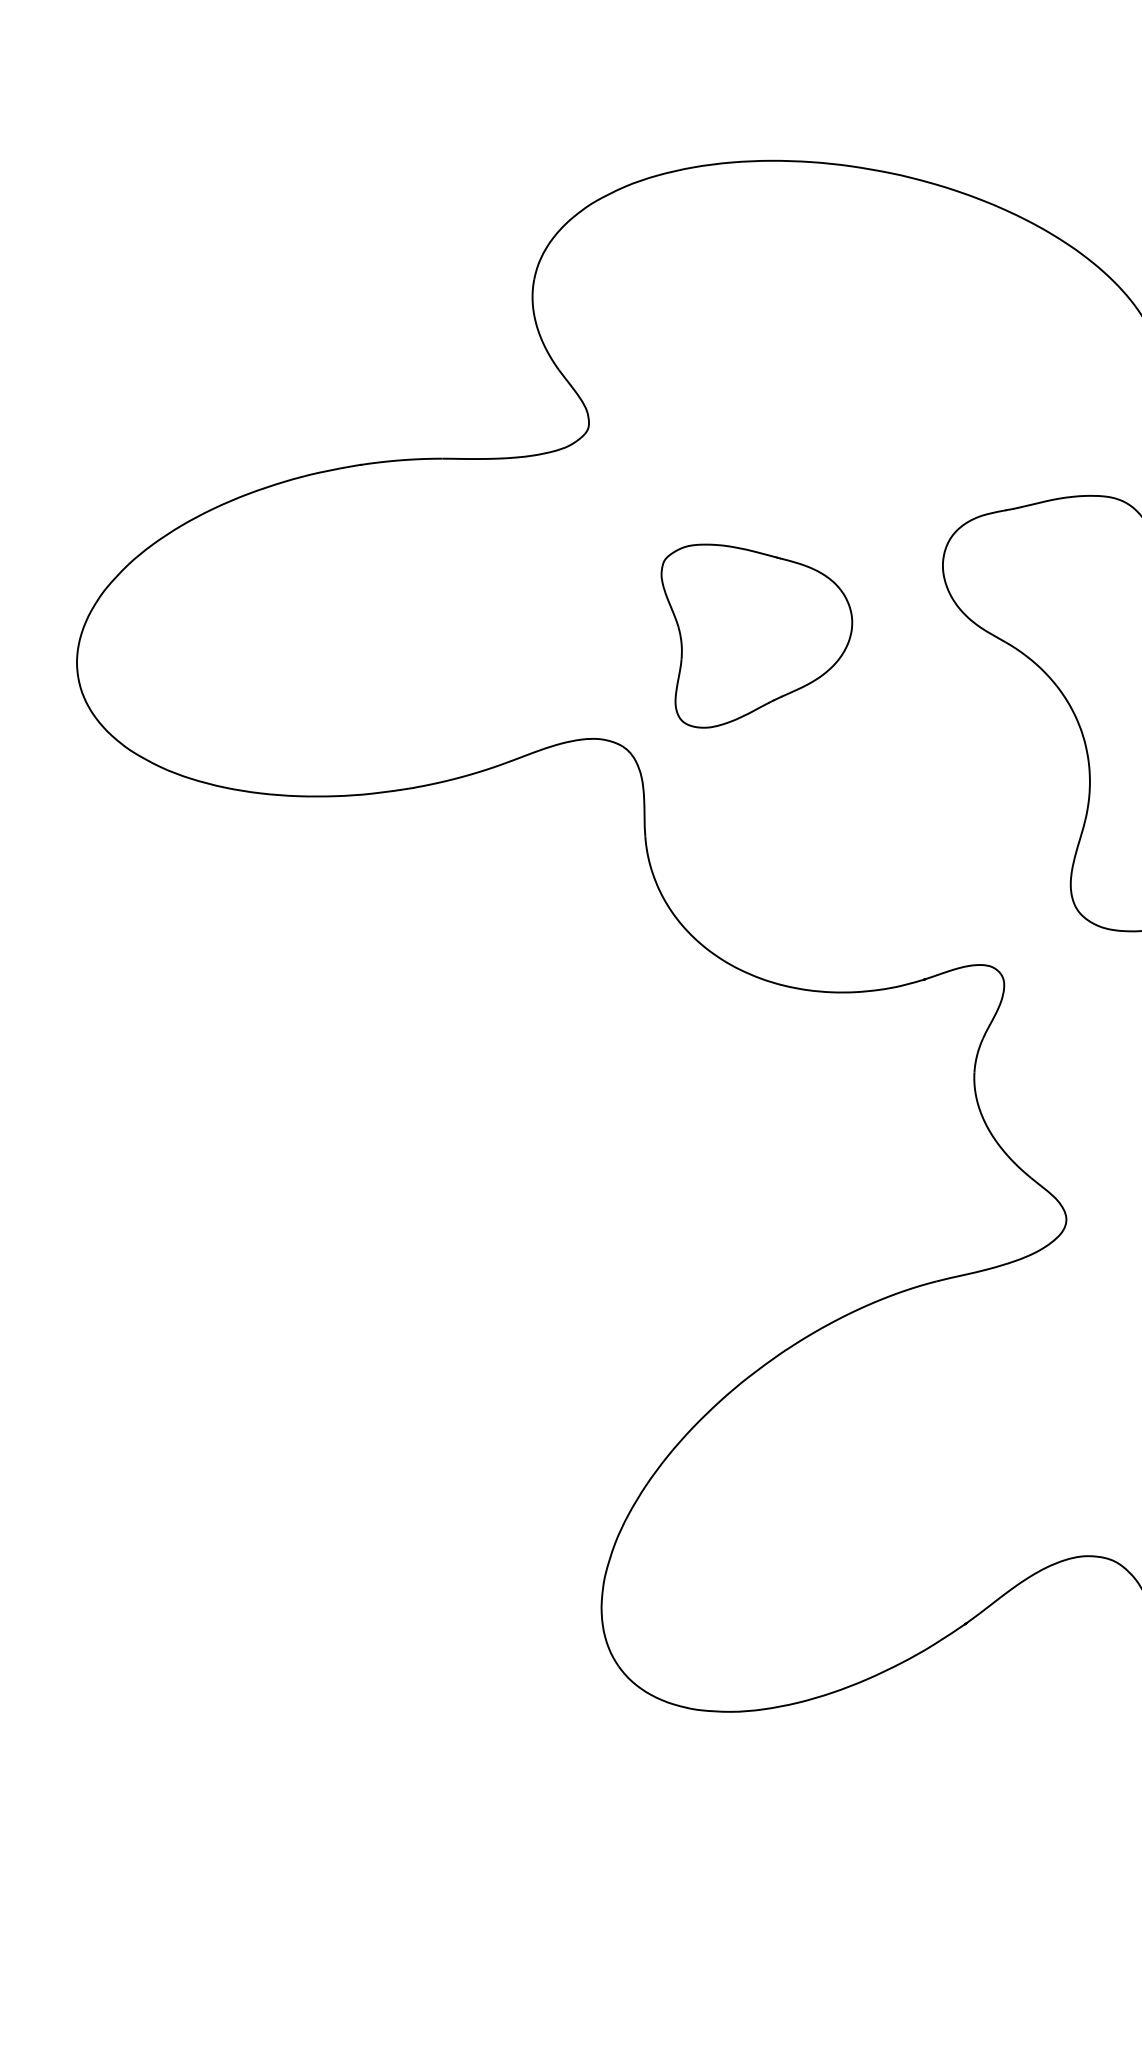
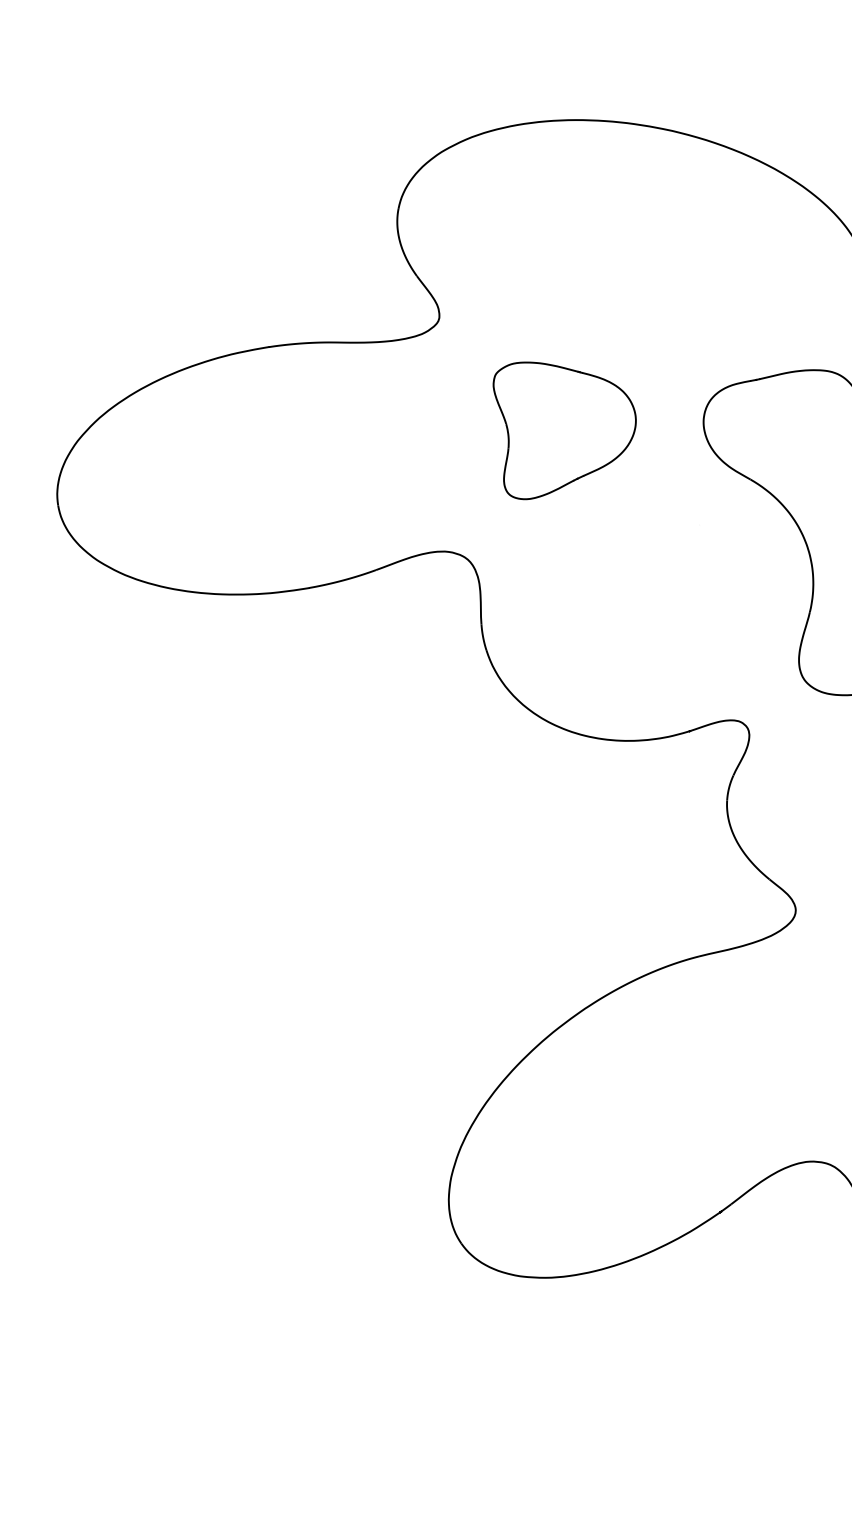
part: (756, 635) -> (564, 430), moved

